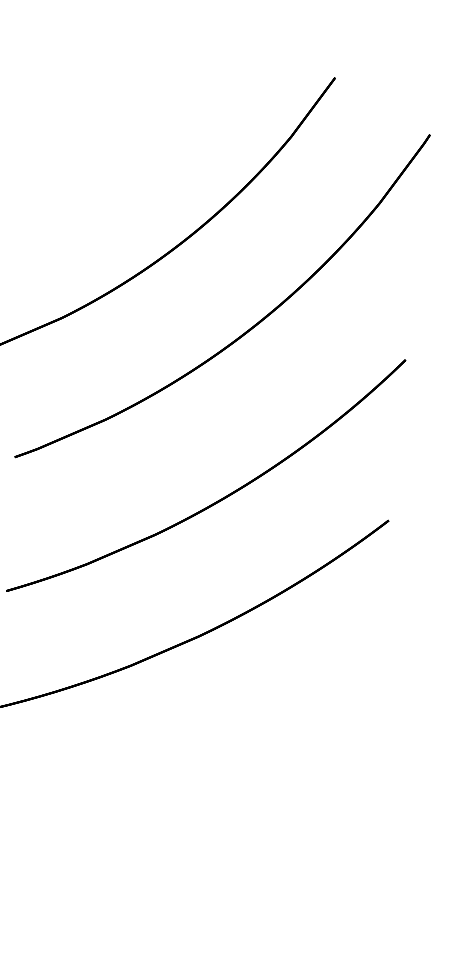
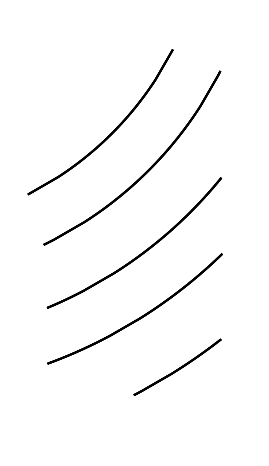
part: (266, 746) -> (177, 366), added

